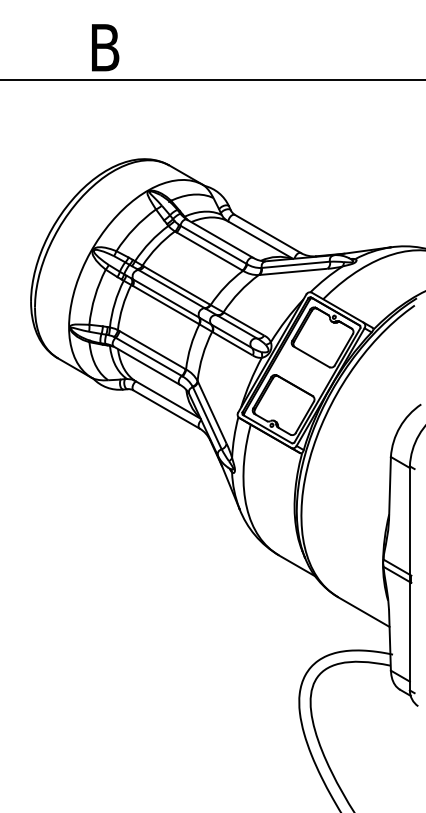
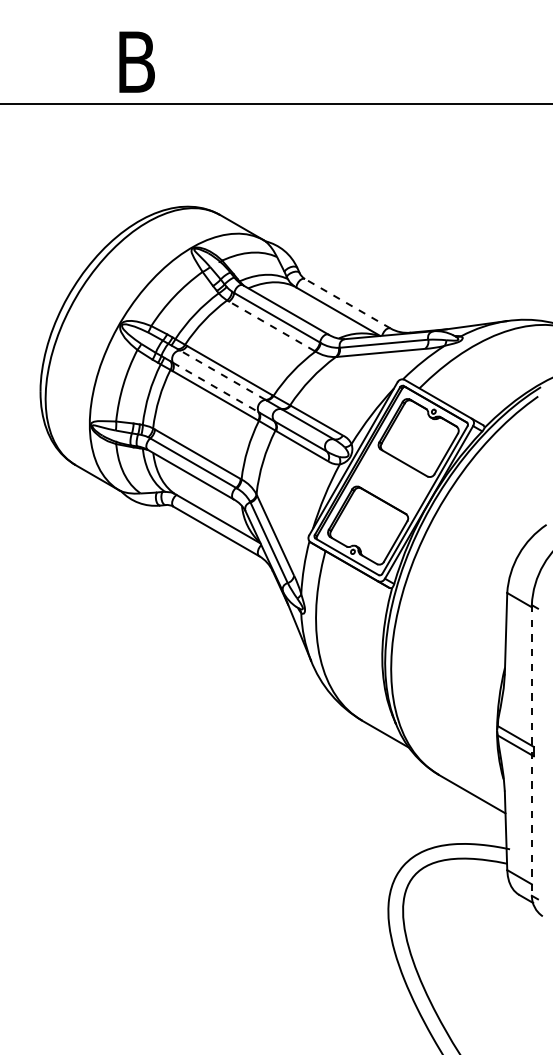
line: (267, 233) -> (347, 303), solid -> dashed
line: (209, 251) -> (271, 326), solid -> dashed
line: (171, 288) -> (222, 374), solid -> dashed
line: (166, 298) -> (216, 387), solid -> dashed
line: (409, 578) -> (531, 750), solid -> dashed

